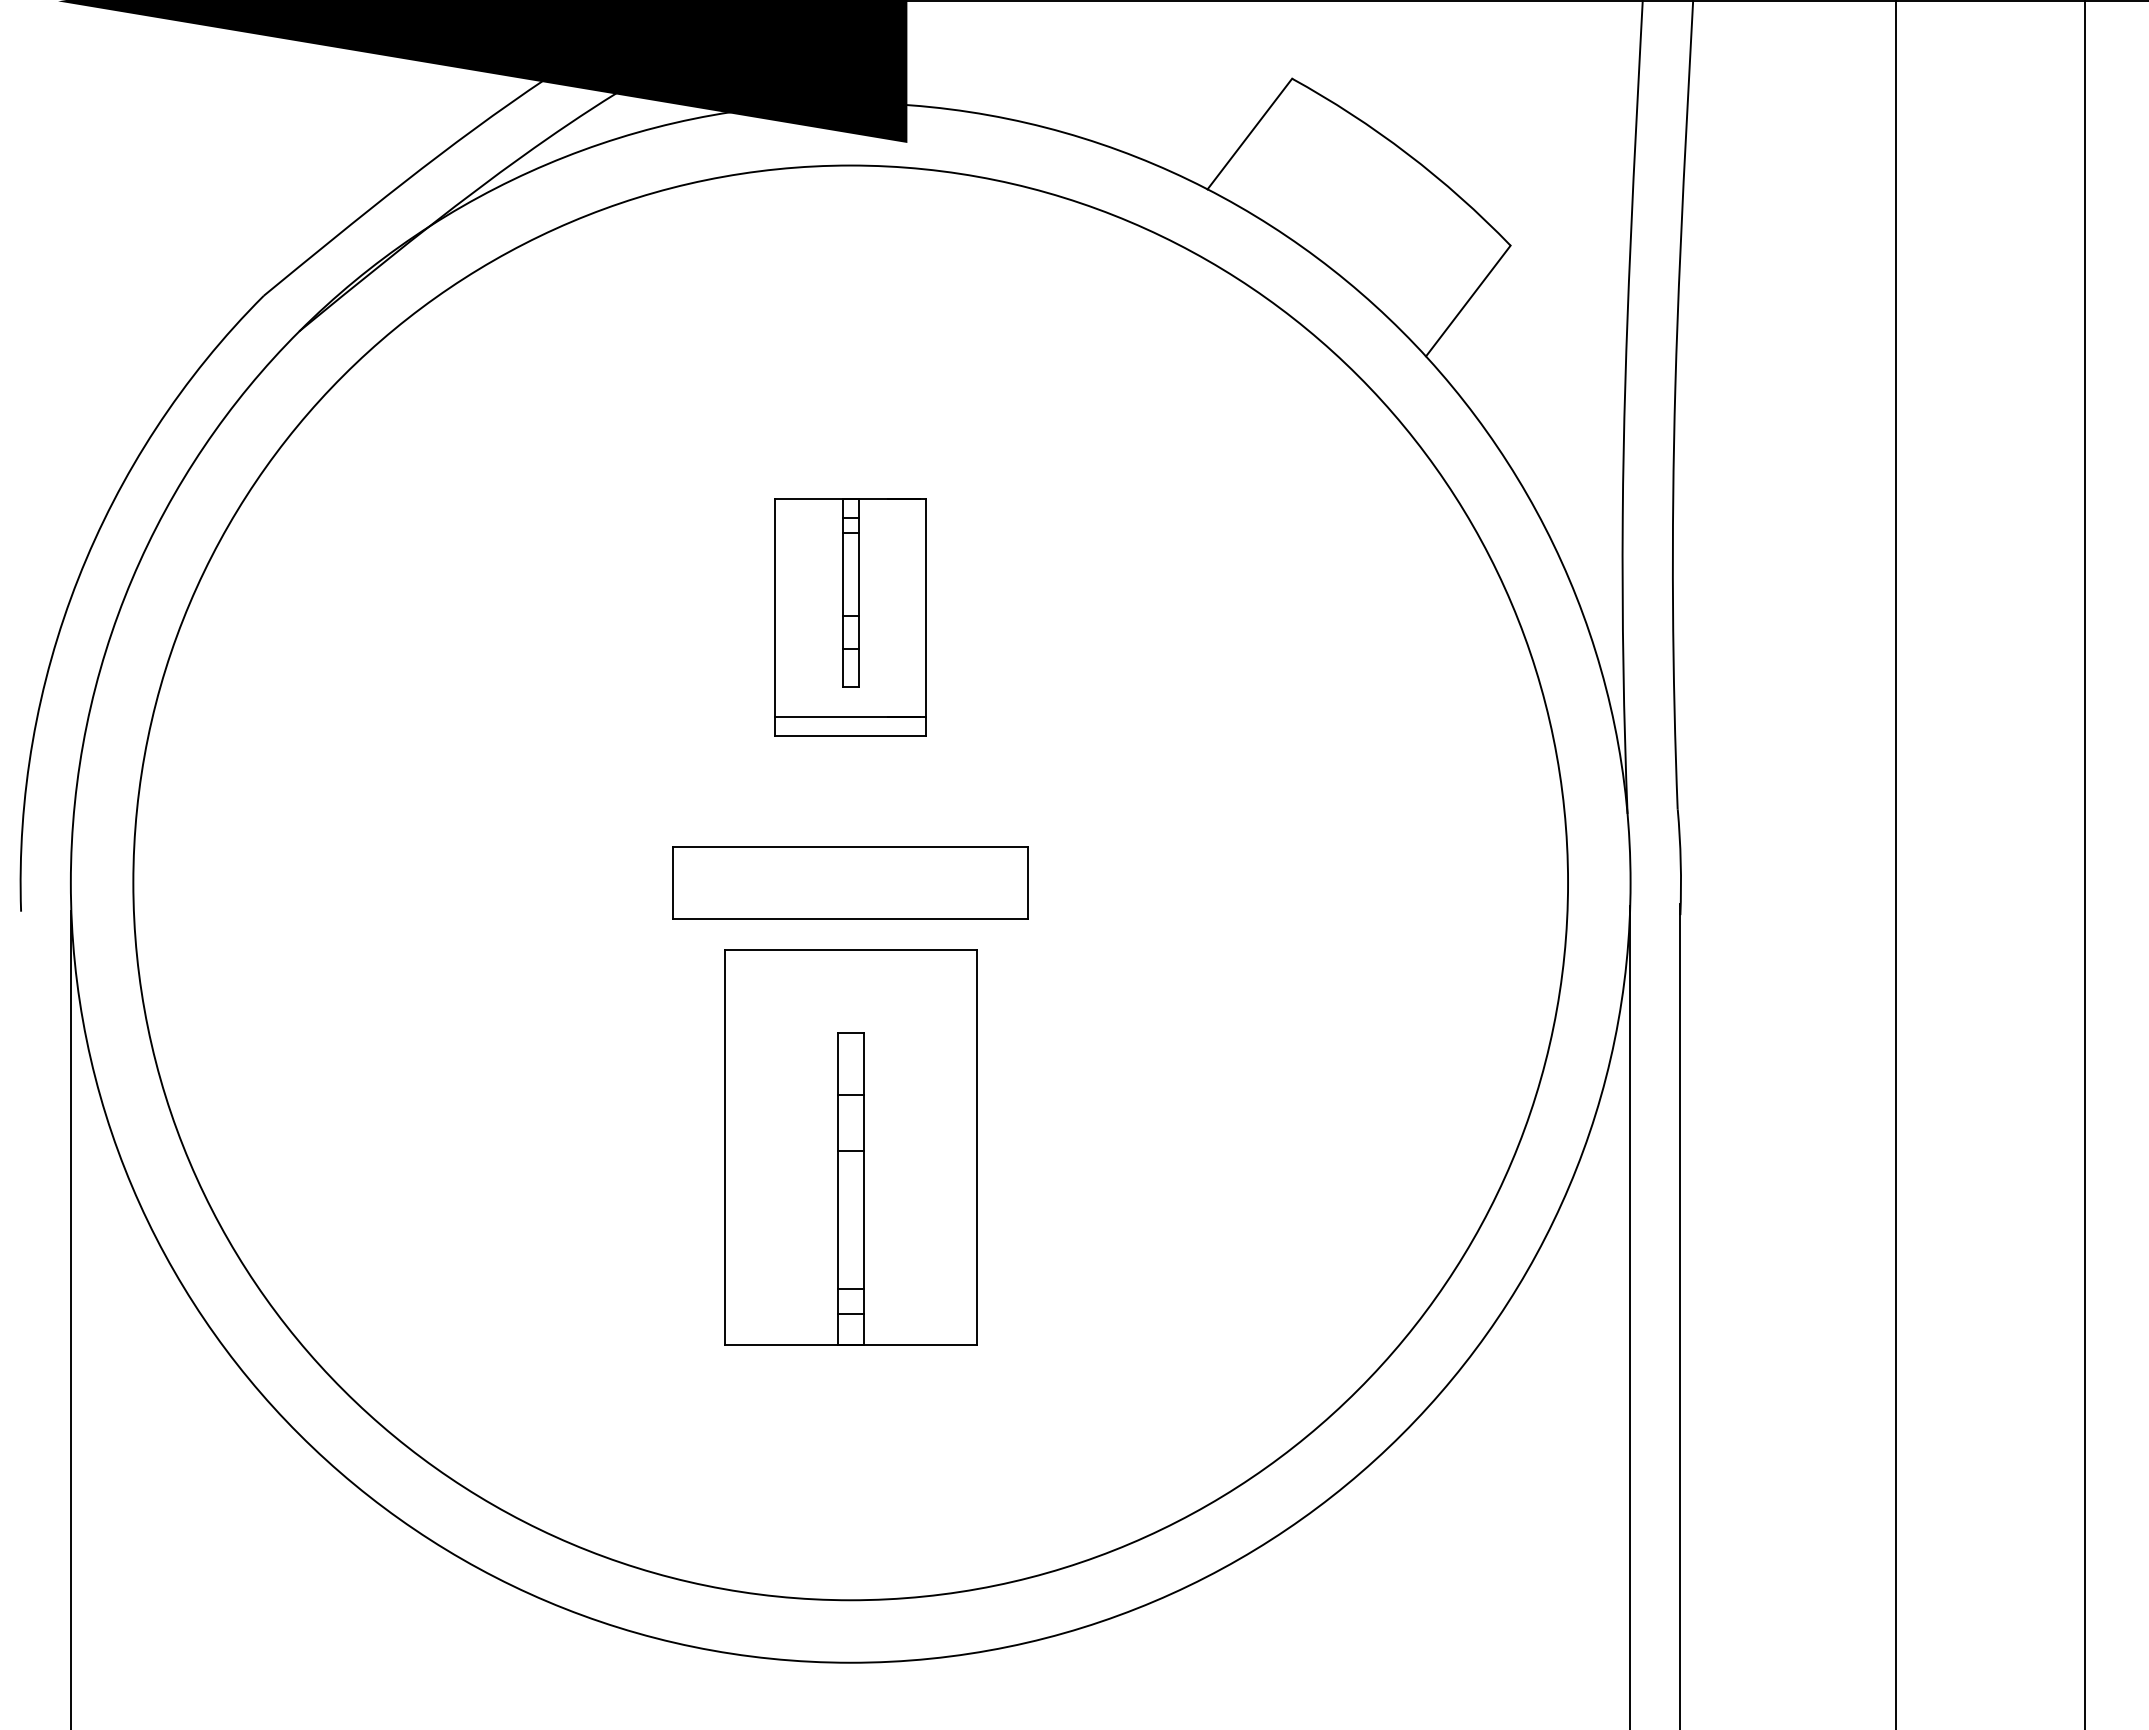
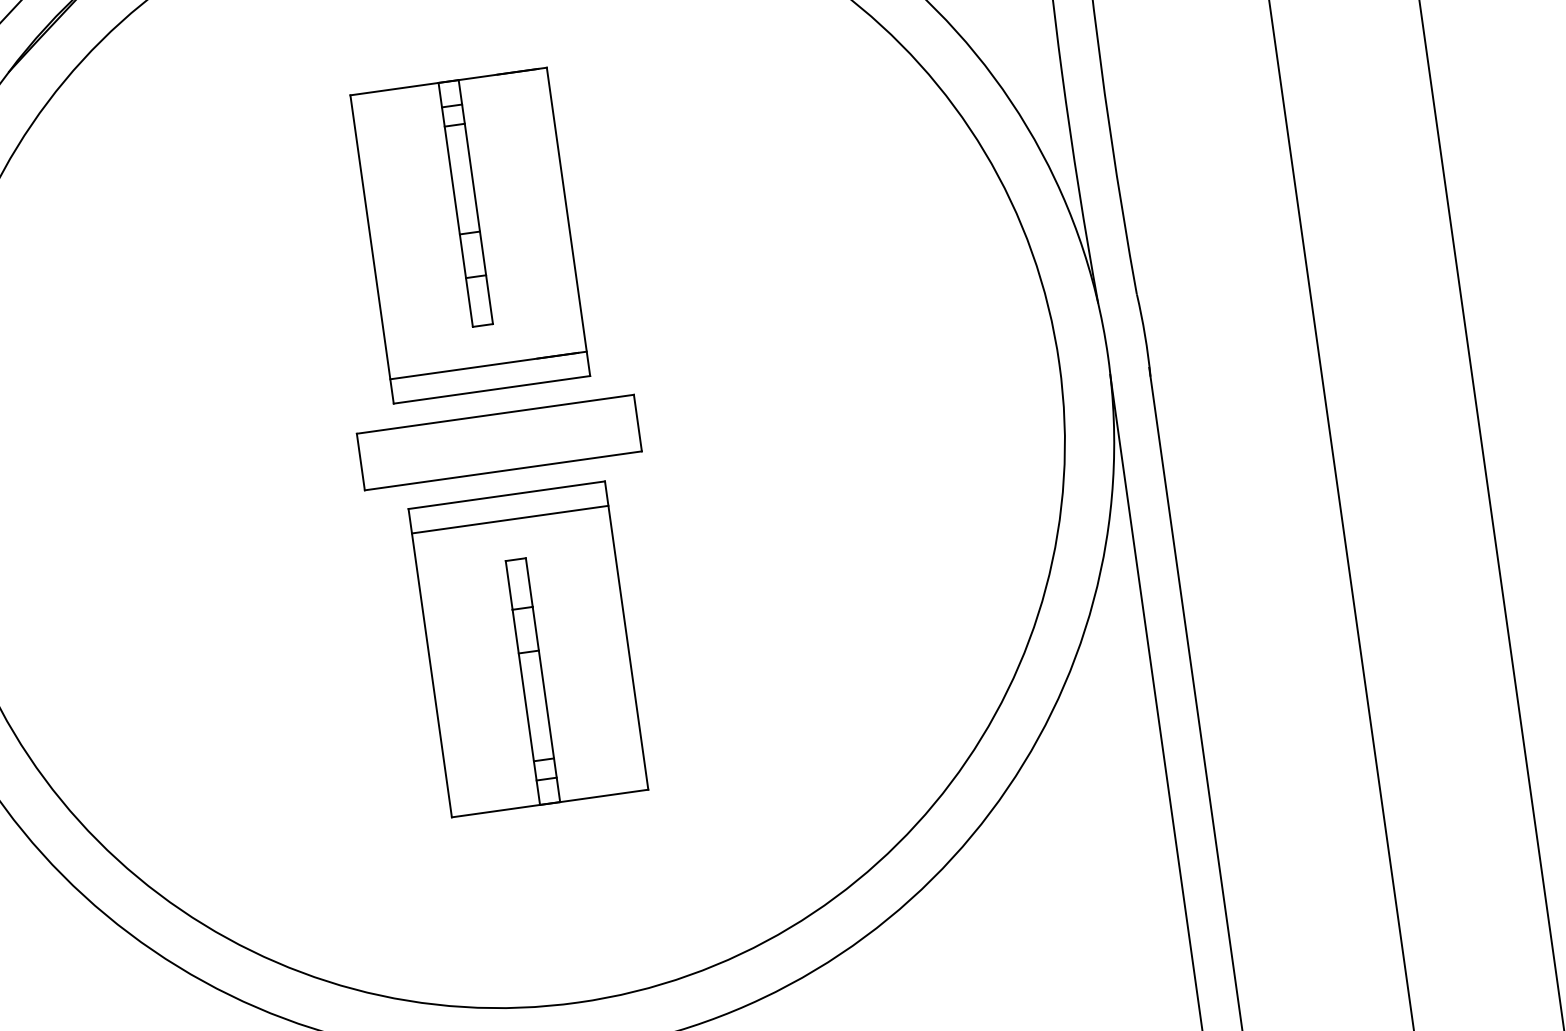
part: (850, 617) -> (470, 235), size x1.67
line: (850, 981) -> (510, 519), added

